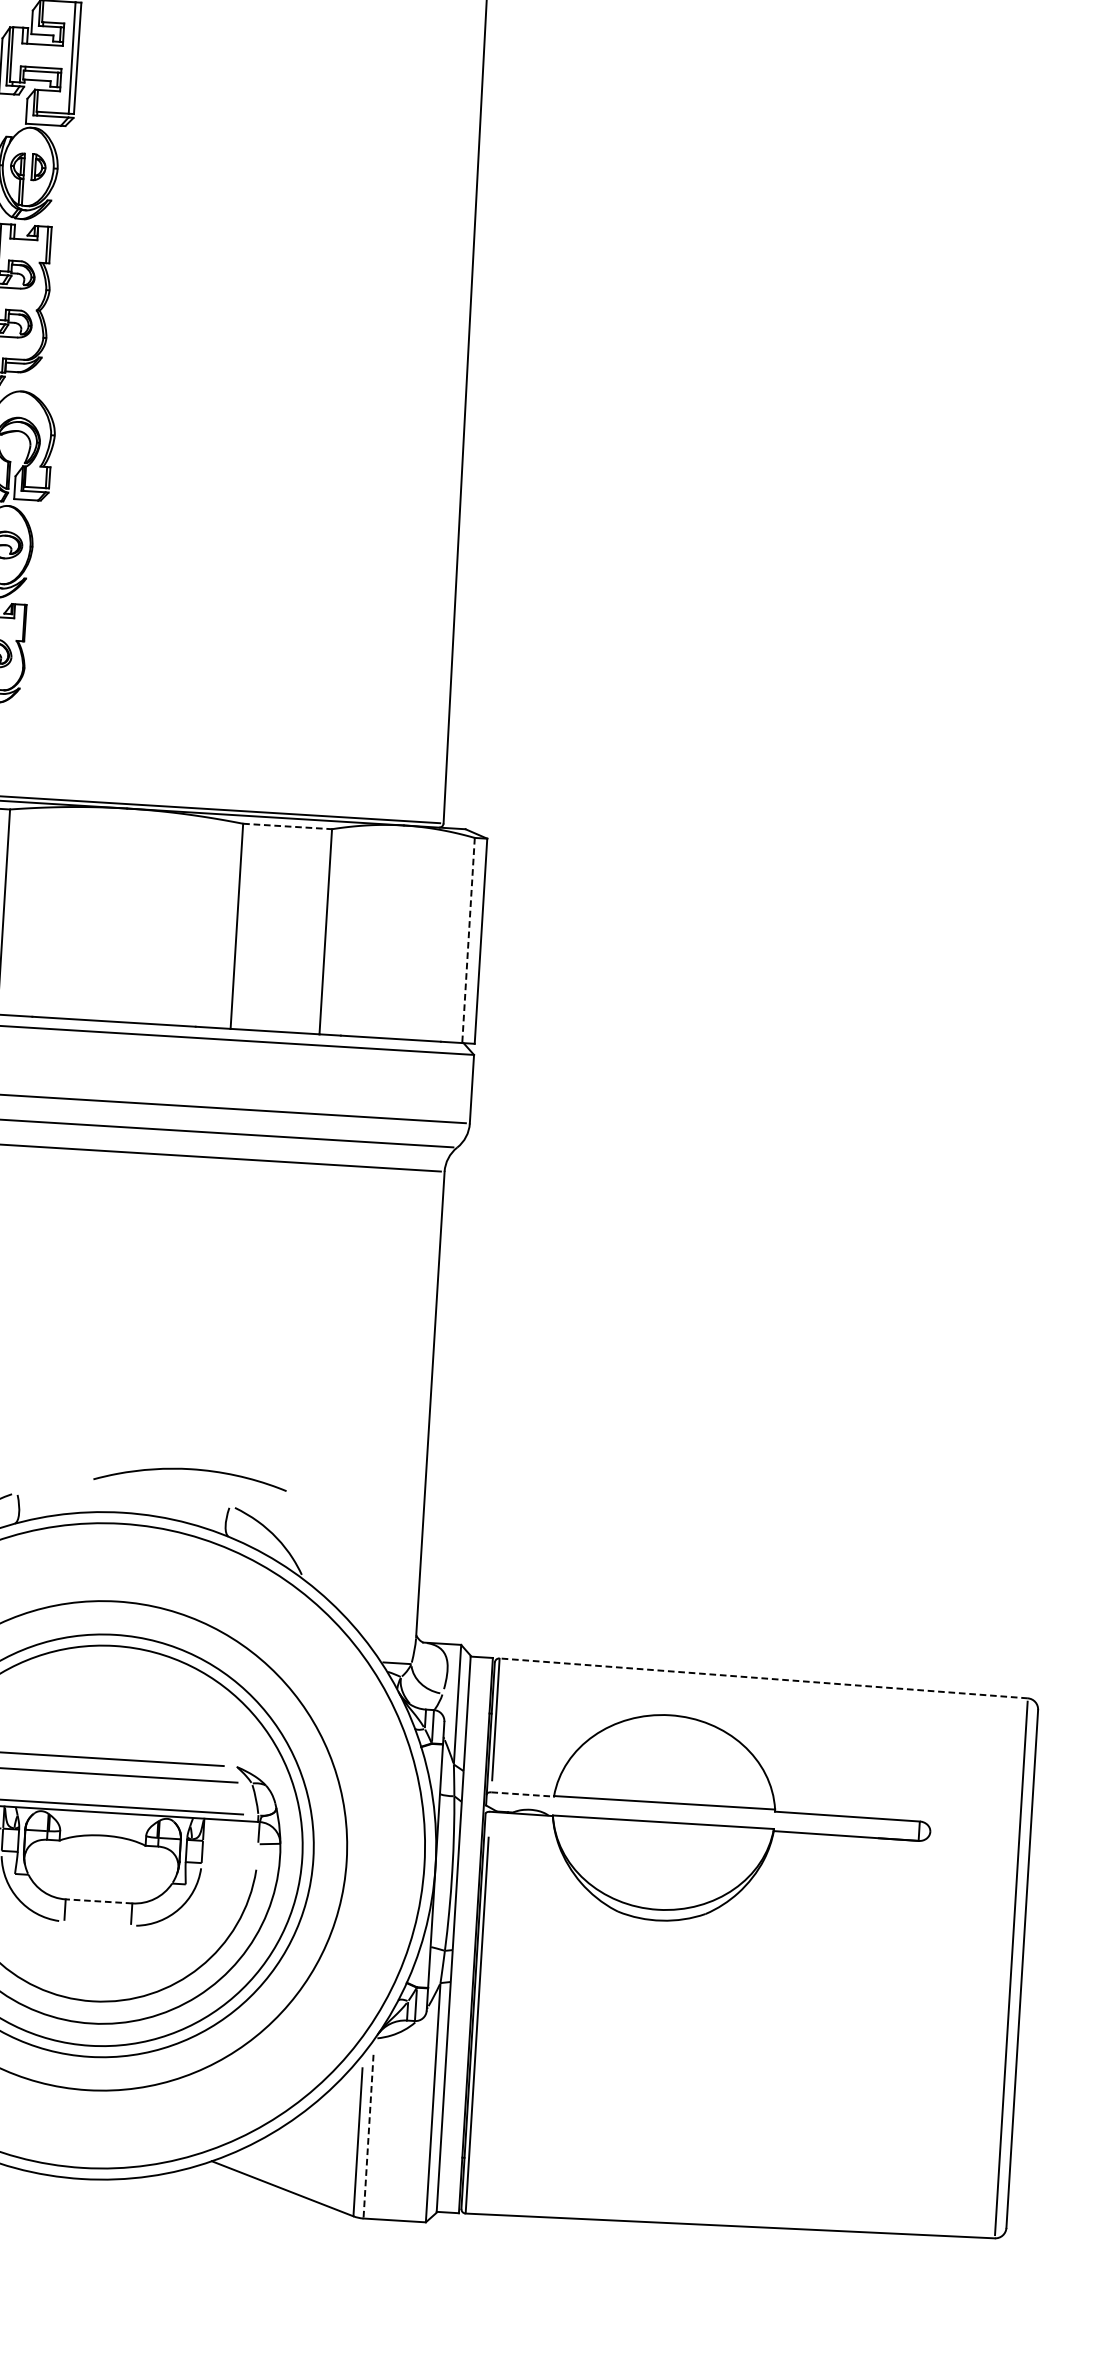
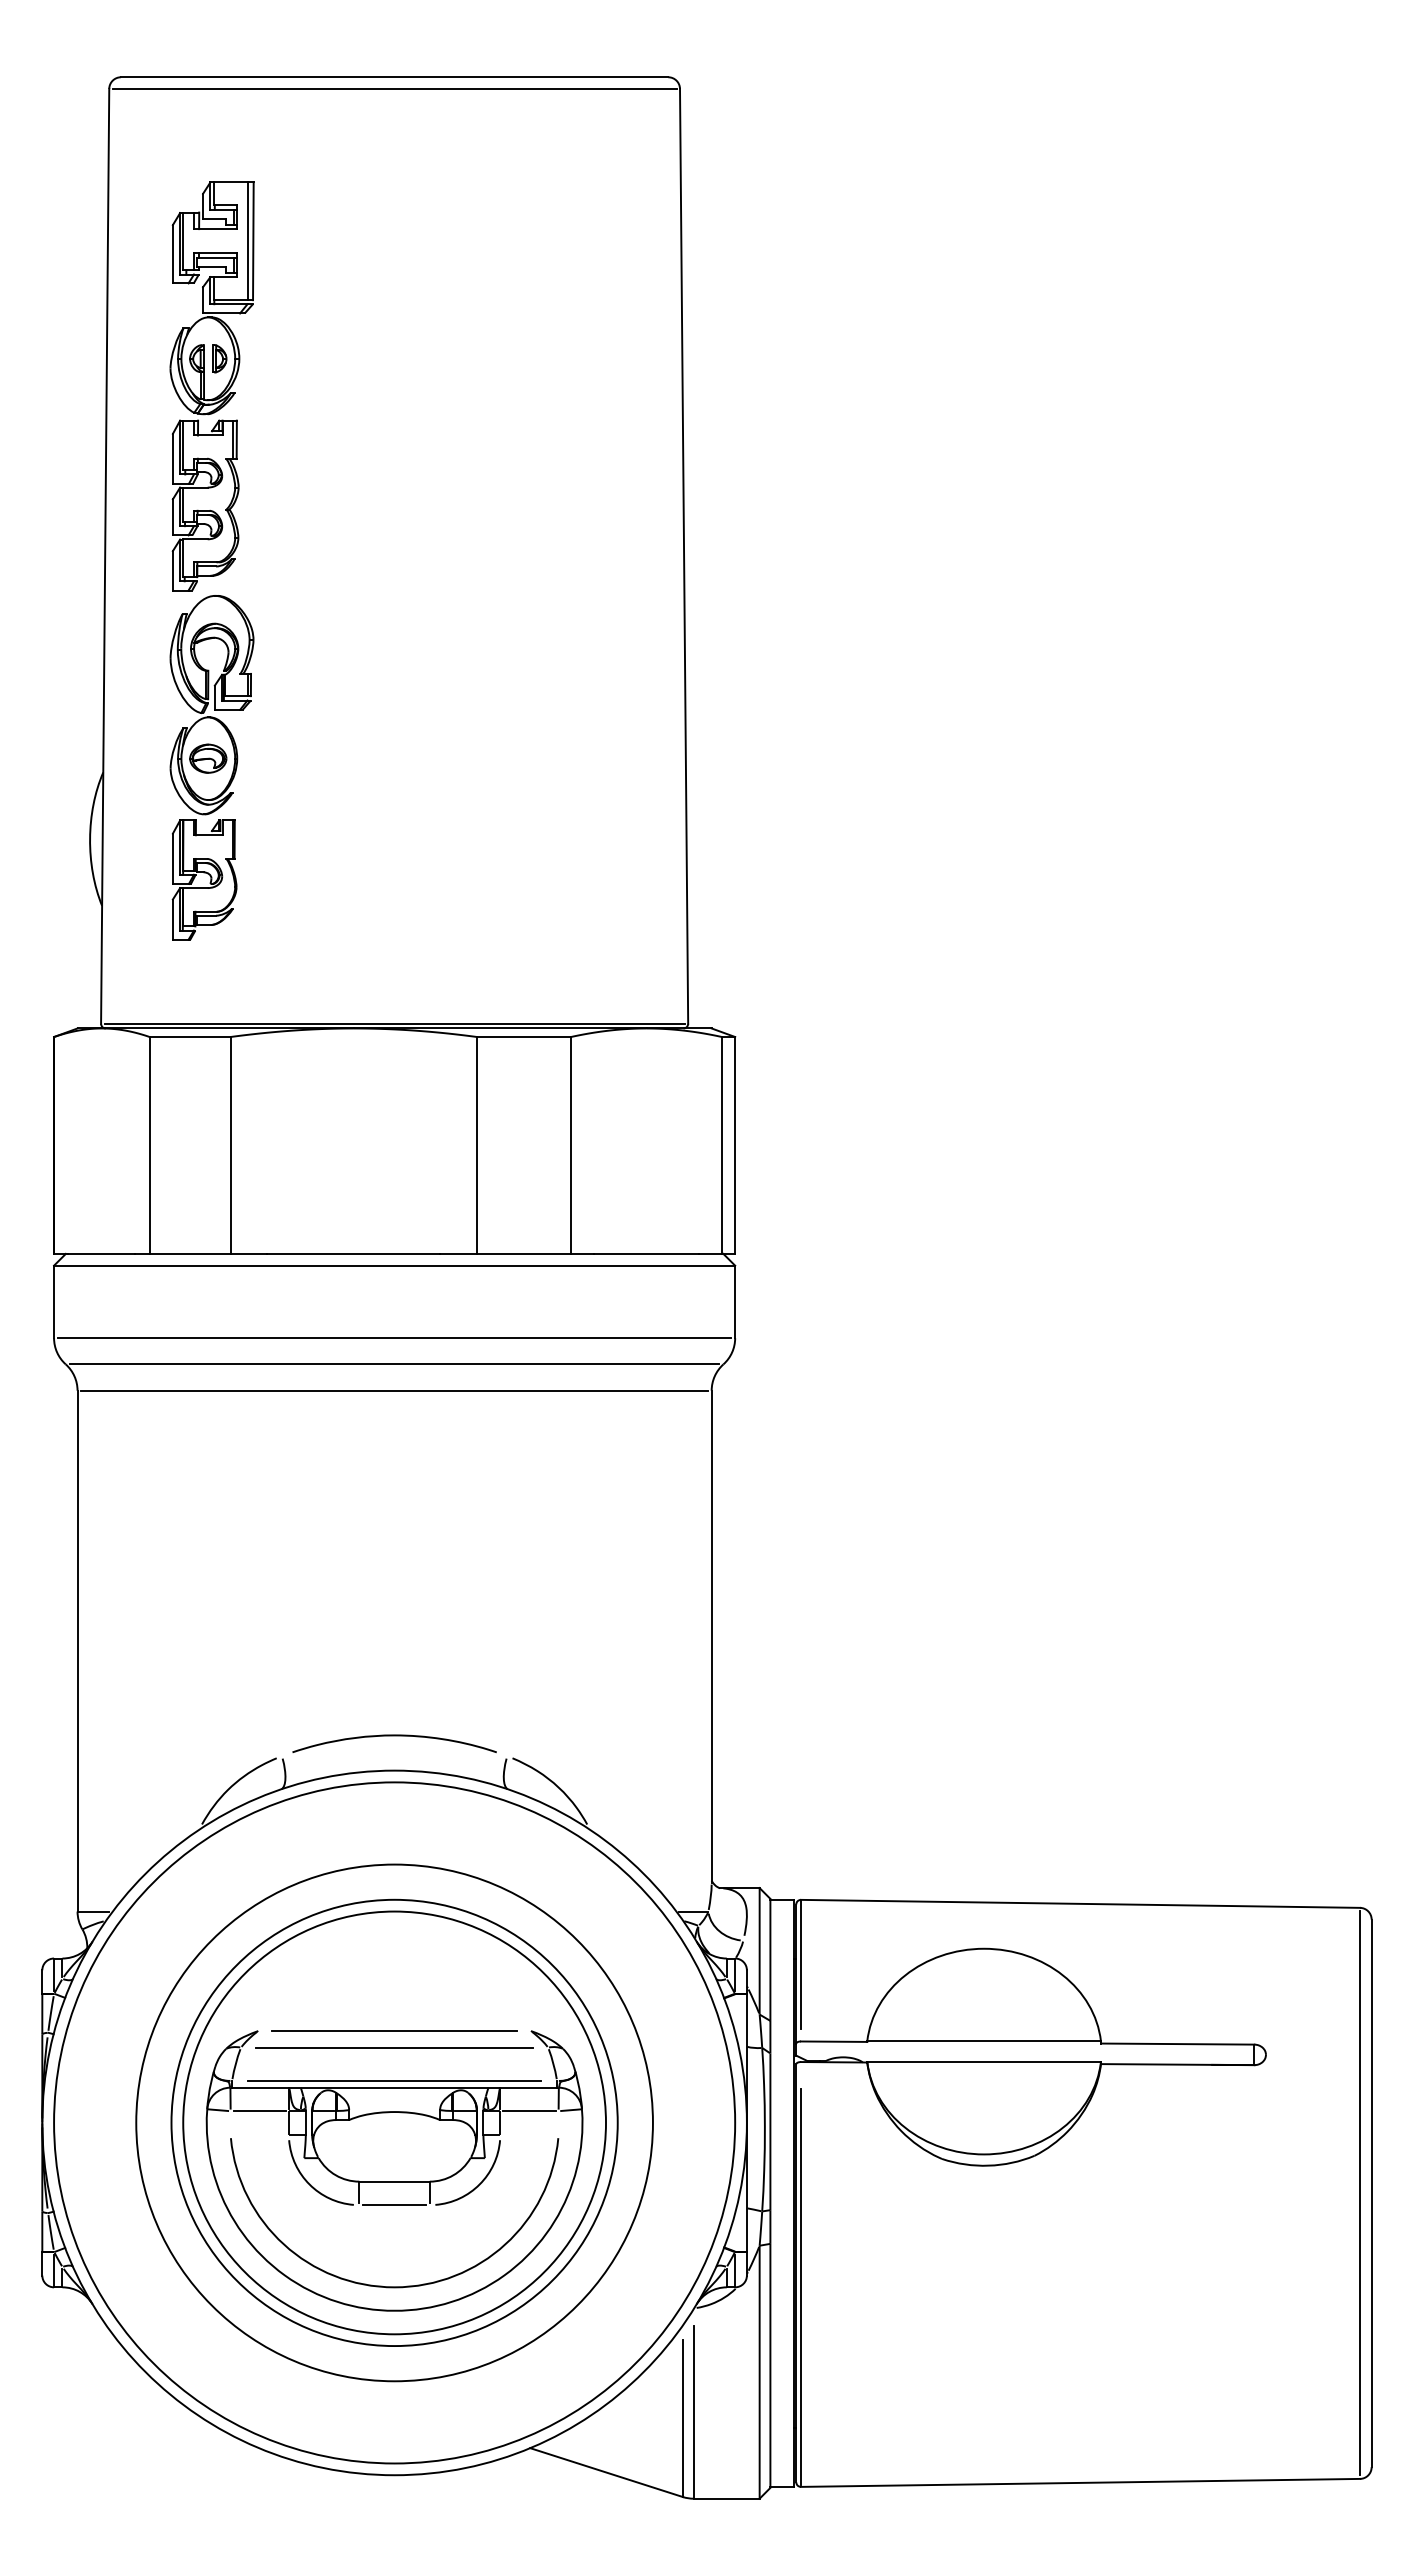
line: (288, 826) -> (524, 1037), dashed -> solid
line: (469, 940) -> (722, 1145), dashed -> solid
curve: (190, 1470) -> (394, 1736), moved
line: (763, 1678) -> (1080, 1903), dashed -> solid
line: (523, 1794) -> (834, 2041), dashed -> solid
line: (230, 1842) -> (529, 2111), added
line: (98, 1901) -> (394, 2181), dashed -> solid
line: (97, 1923) -> (394, 2205), added
line: (368, 2136) -> (693, 2412), dashed -> solid

